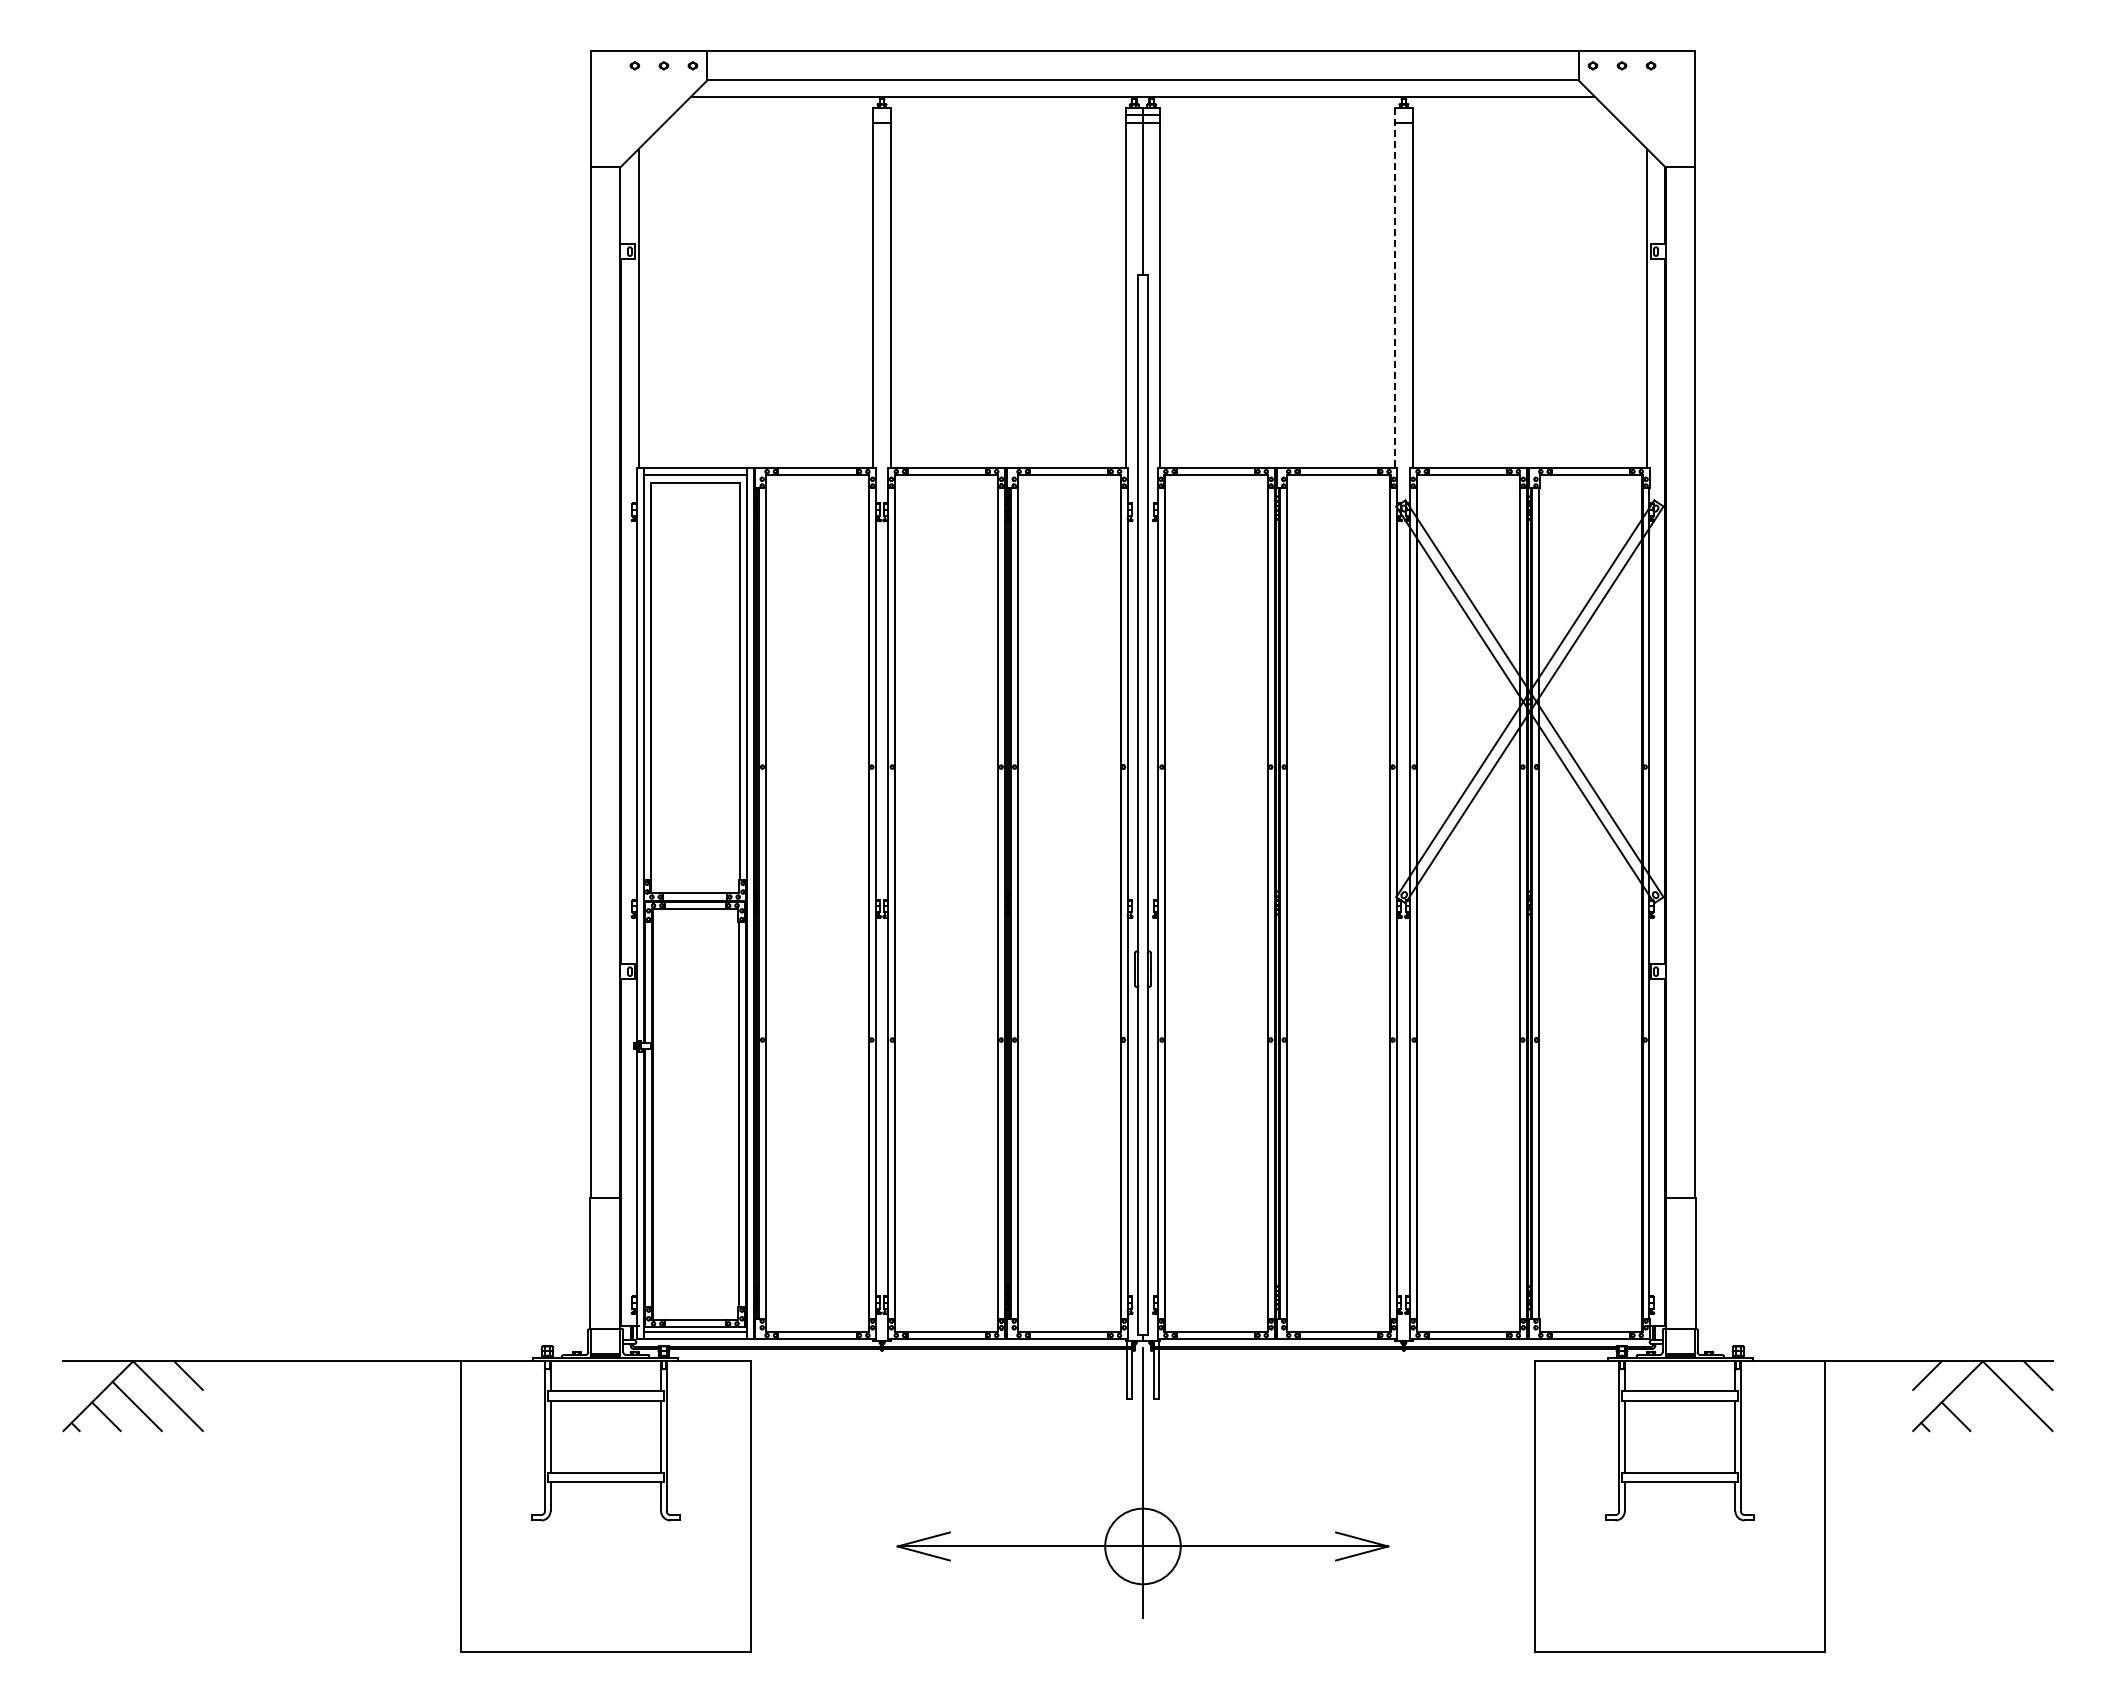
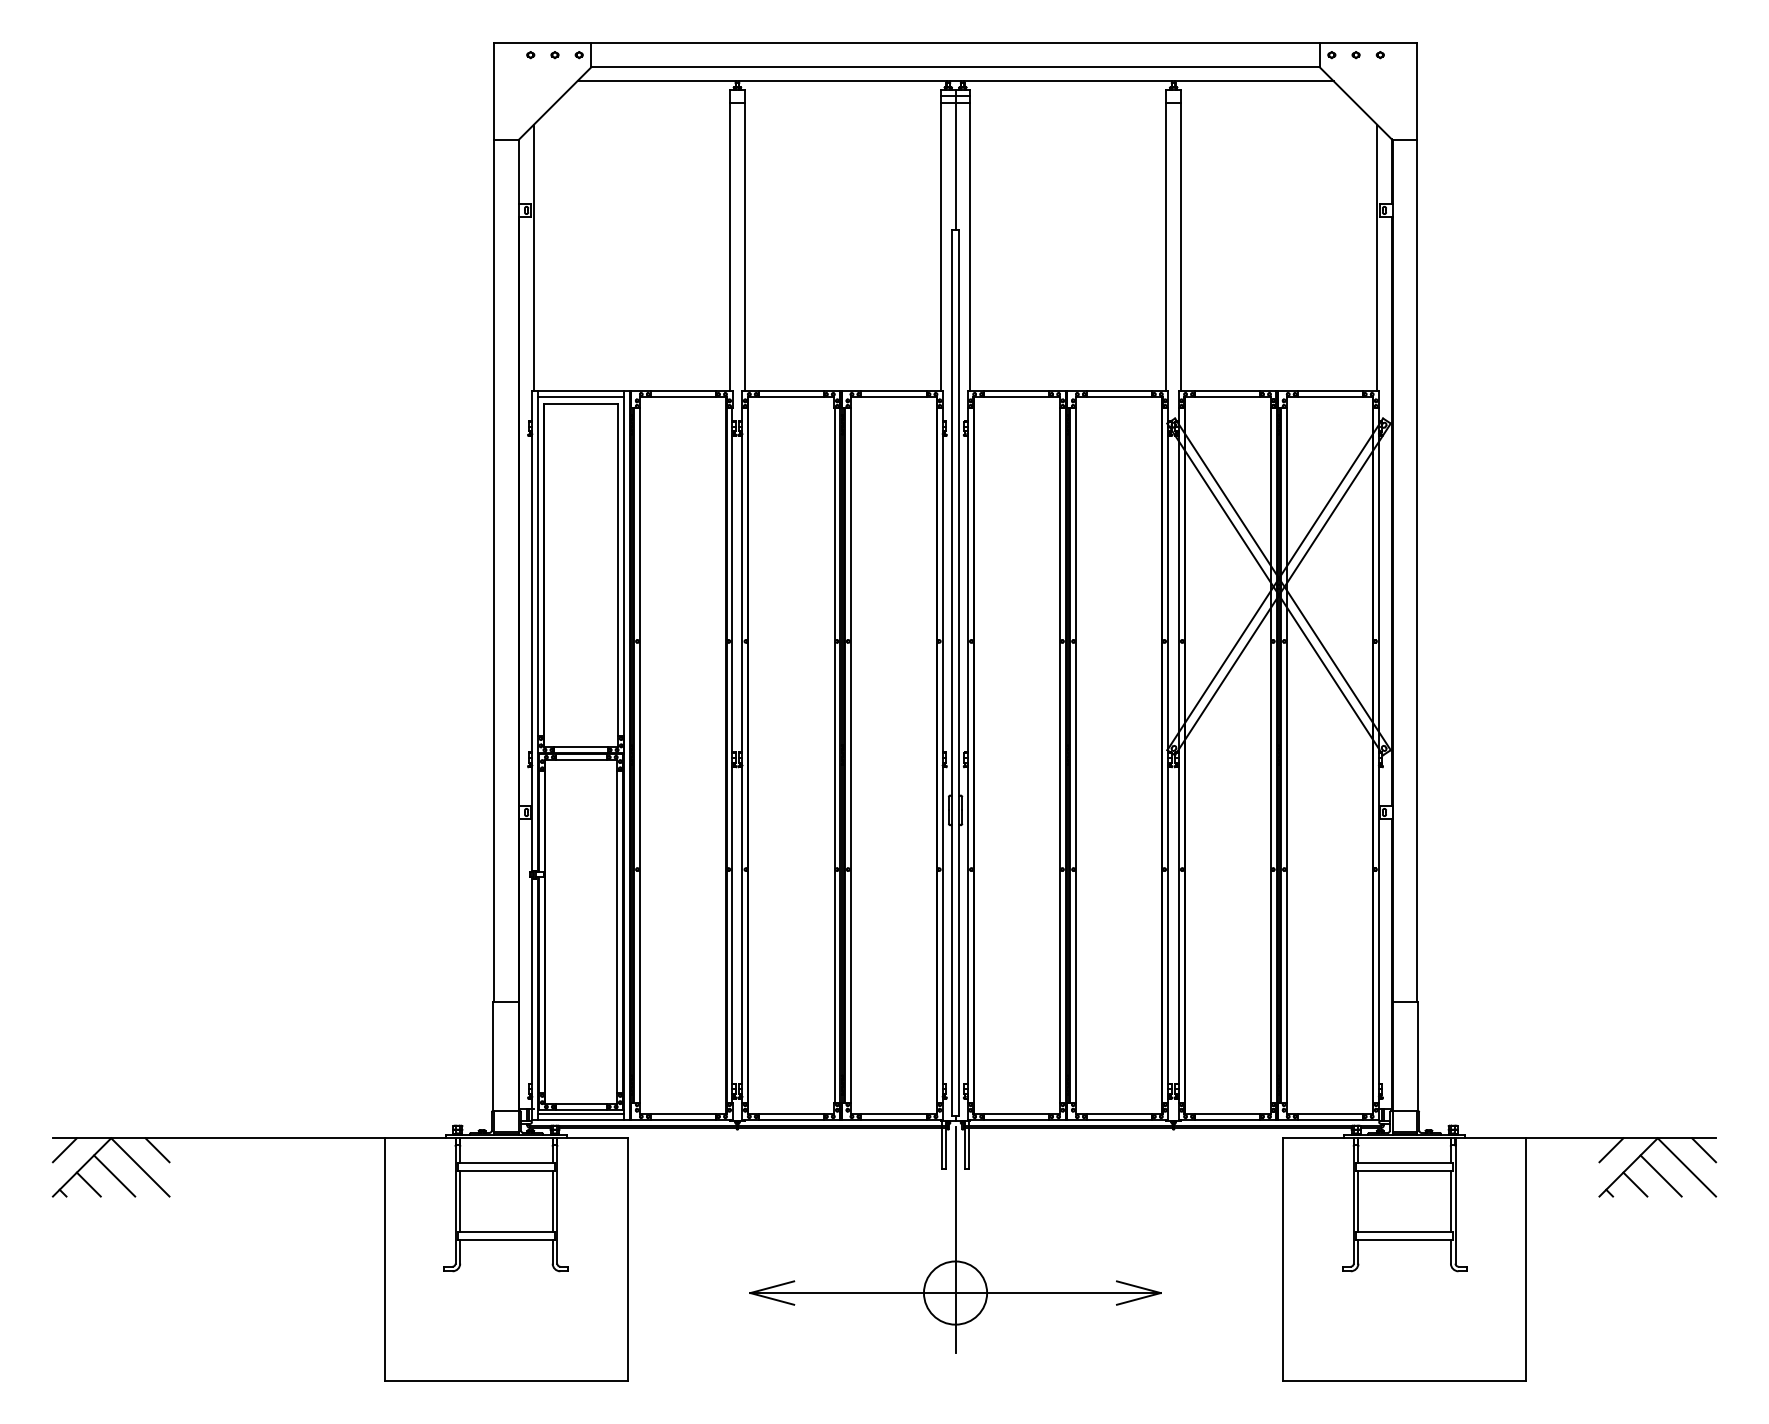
line: (1395, 288) -> (1166, 241), dashed -> solid
line: (77, 1375) -> (64, 1150), added
line: (1986, 1406) -> (1660, 1176), added

